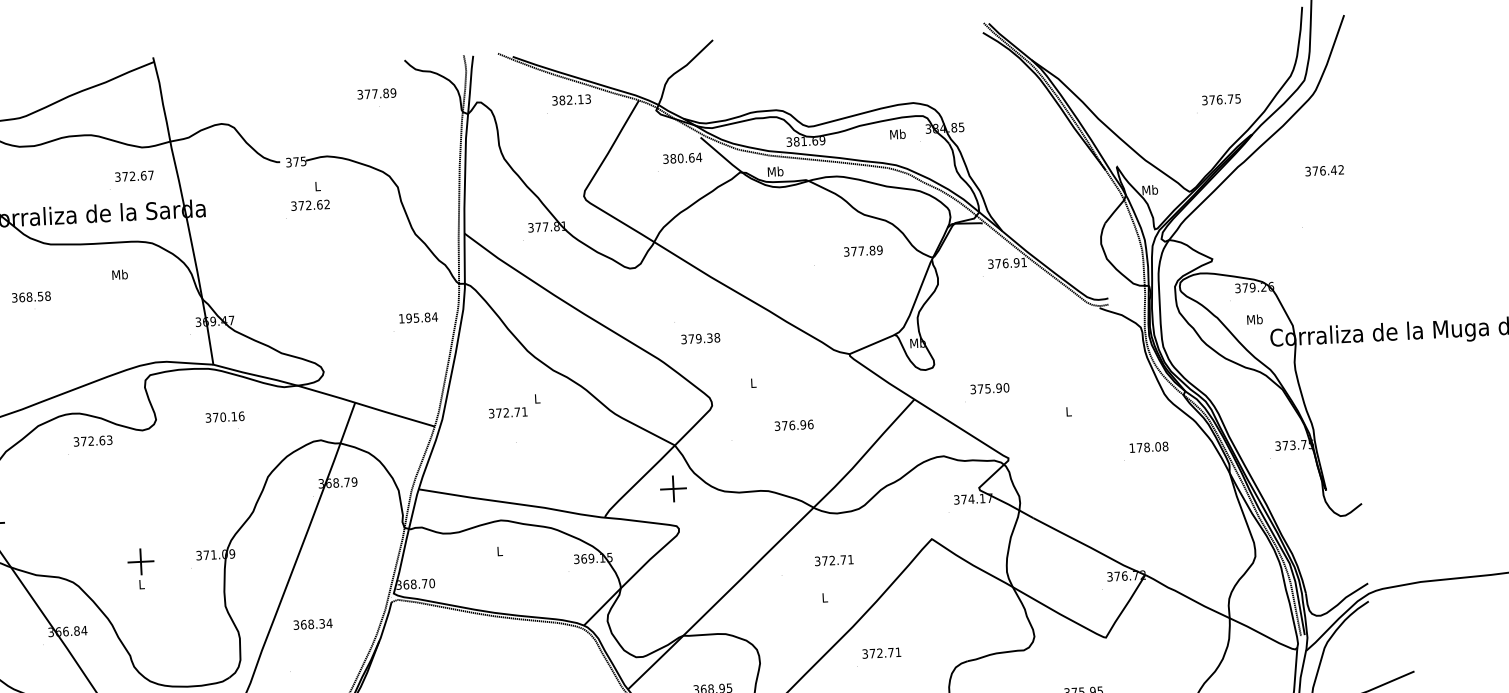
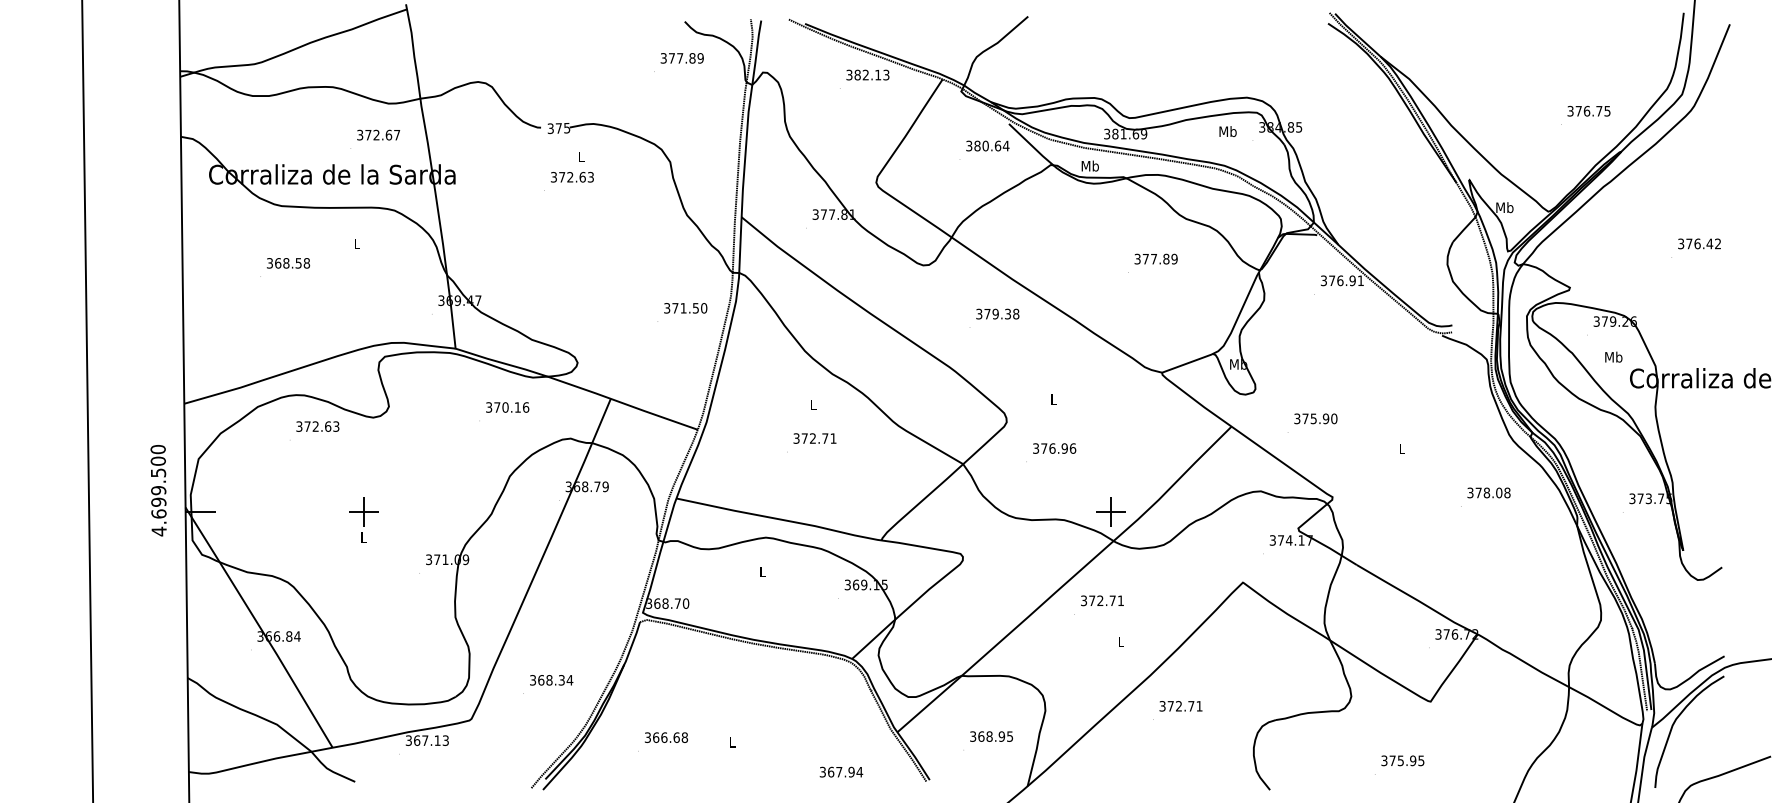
text: (376, 94) -> (681, 58), moved
text: (1324, 170) -> (1699, 243), moved
text: (326, 204) -> (590, 177), 372.62 -> 372.63
text: (862, 250) -> (1155, 258), moved
text: (119, 274) -> (356, 243), Mb -> L
text: (31, 297) -> (288, 263), moved
text: (418, 318) -> (685, 308), 195.84 -> 371.50
text: (700, 338) -> (997, 313), moved
text: (507, 412) -> (814, 438), moved
text: (224, 417) -> (507, 407), moved
text: (794, 425) -> (1054, 448), moved
text: (1132, 447) -> (1470, 492), 178.08 -> 378.08
part: (672, 488) -> (1110, 511), moved
text: (834, 560) -> (1102, 600), moved
part: (140, 568) -> (363, 519), moved
text: (312, 624) -> (551, 680), moved

